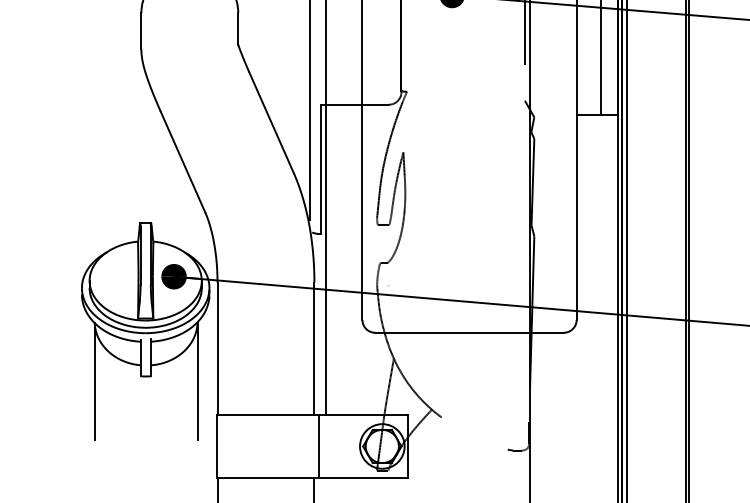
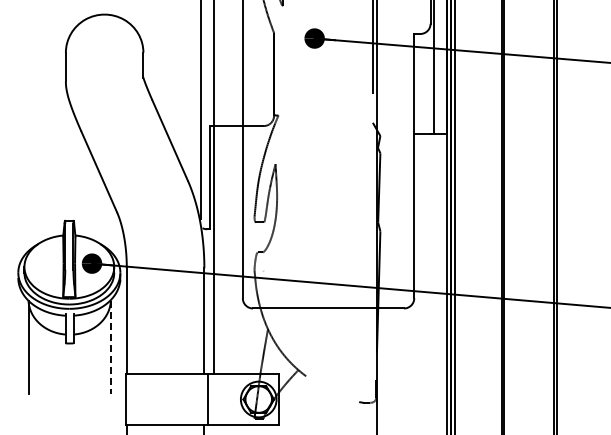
line: (197, 381) -> (110, 347), solid -> dashed

